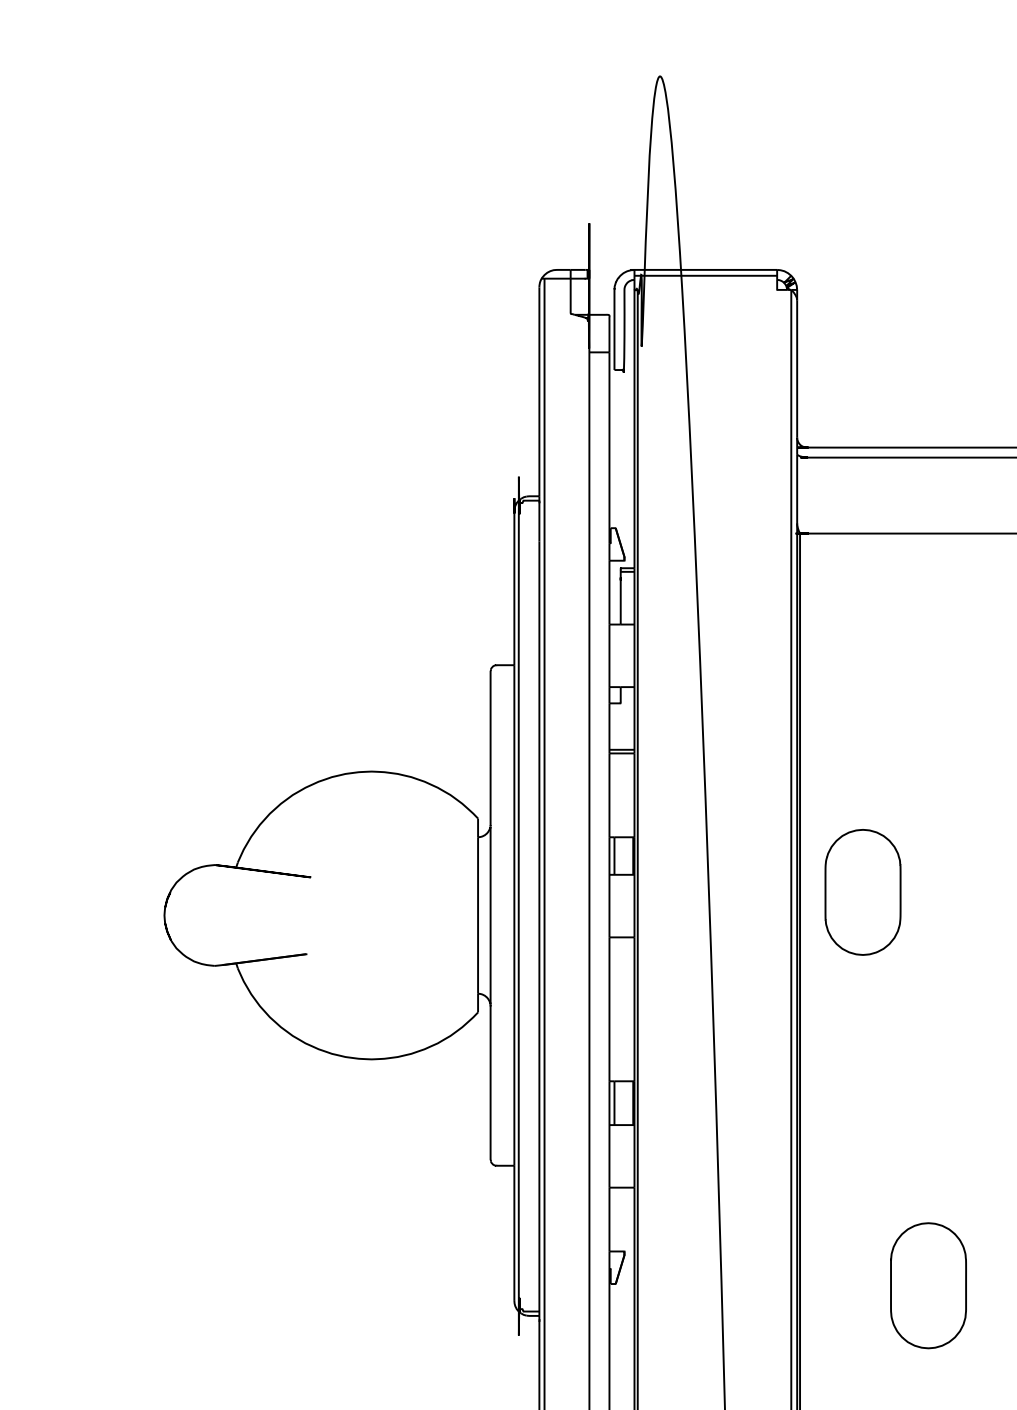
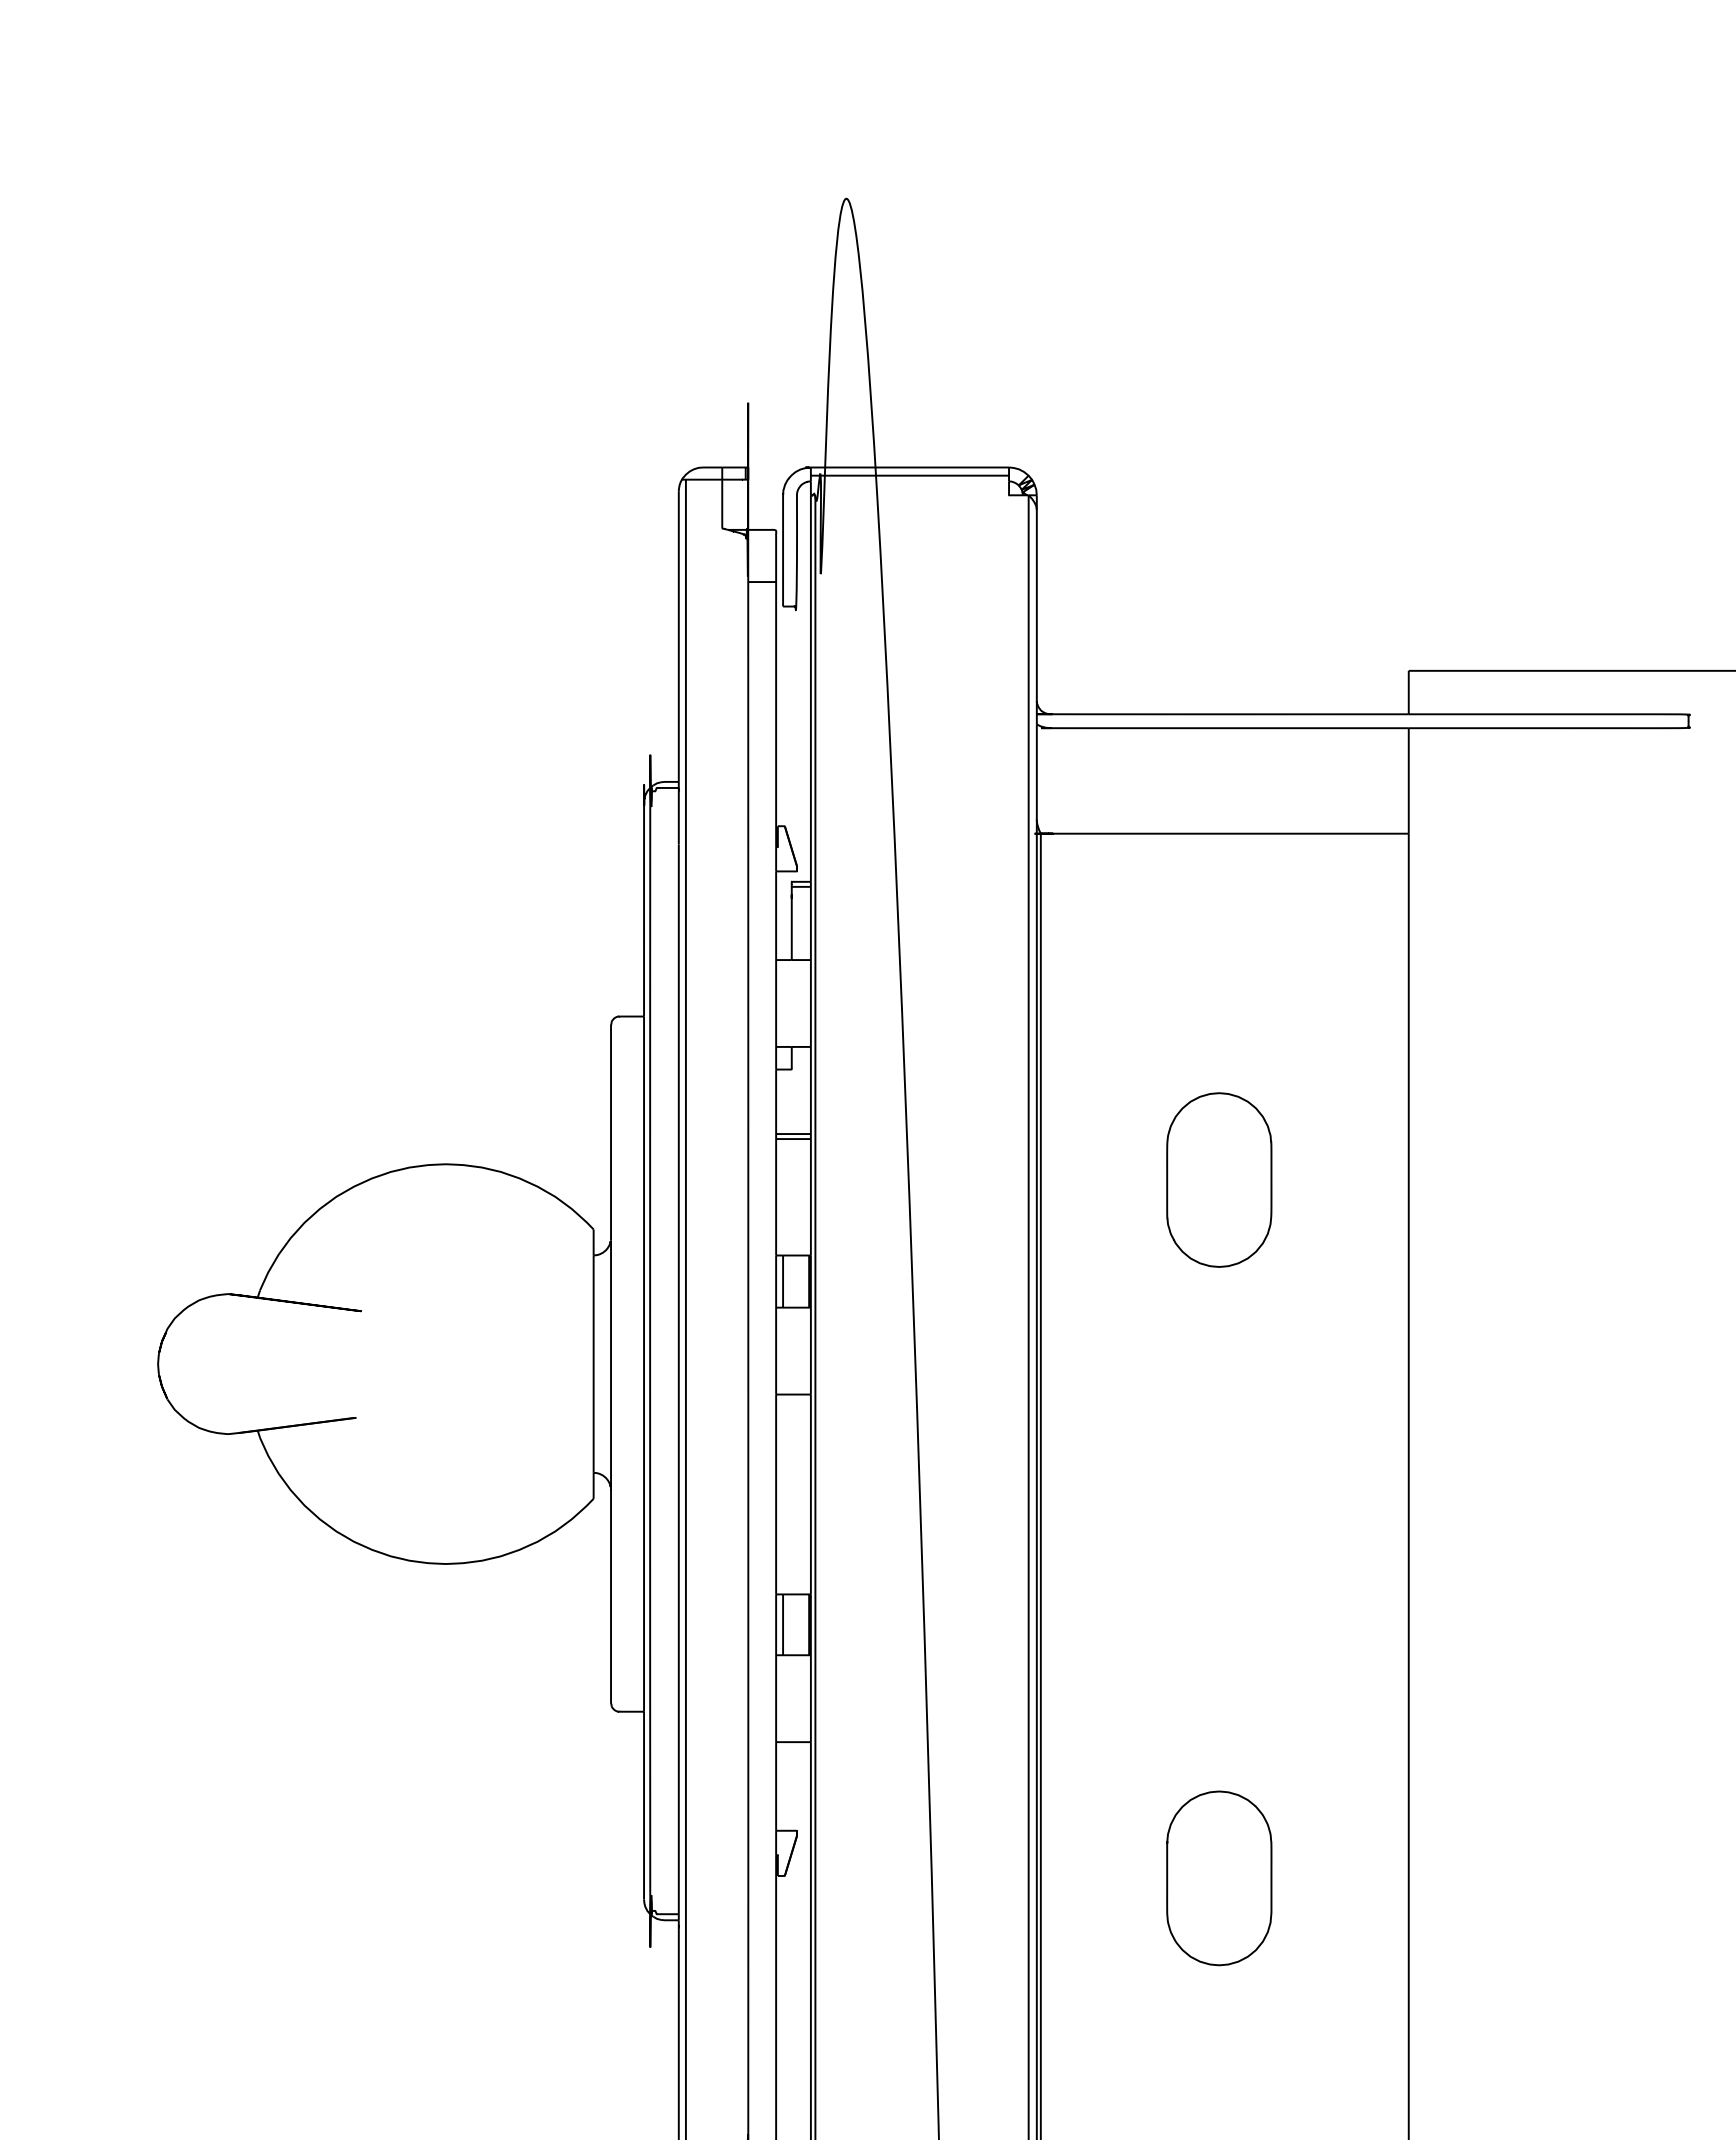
part: (863, 891) -> (1219, 1179), moved

